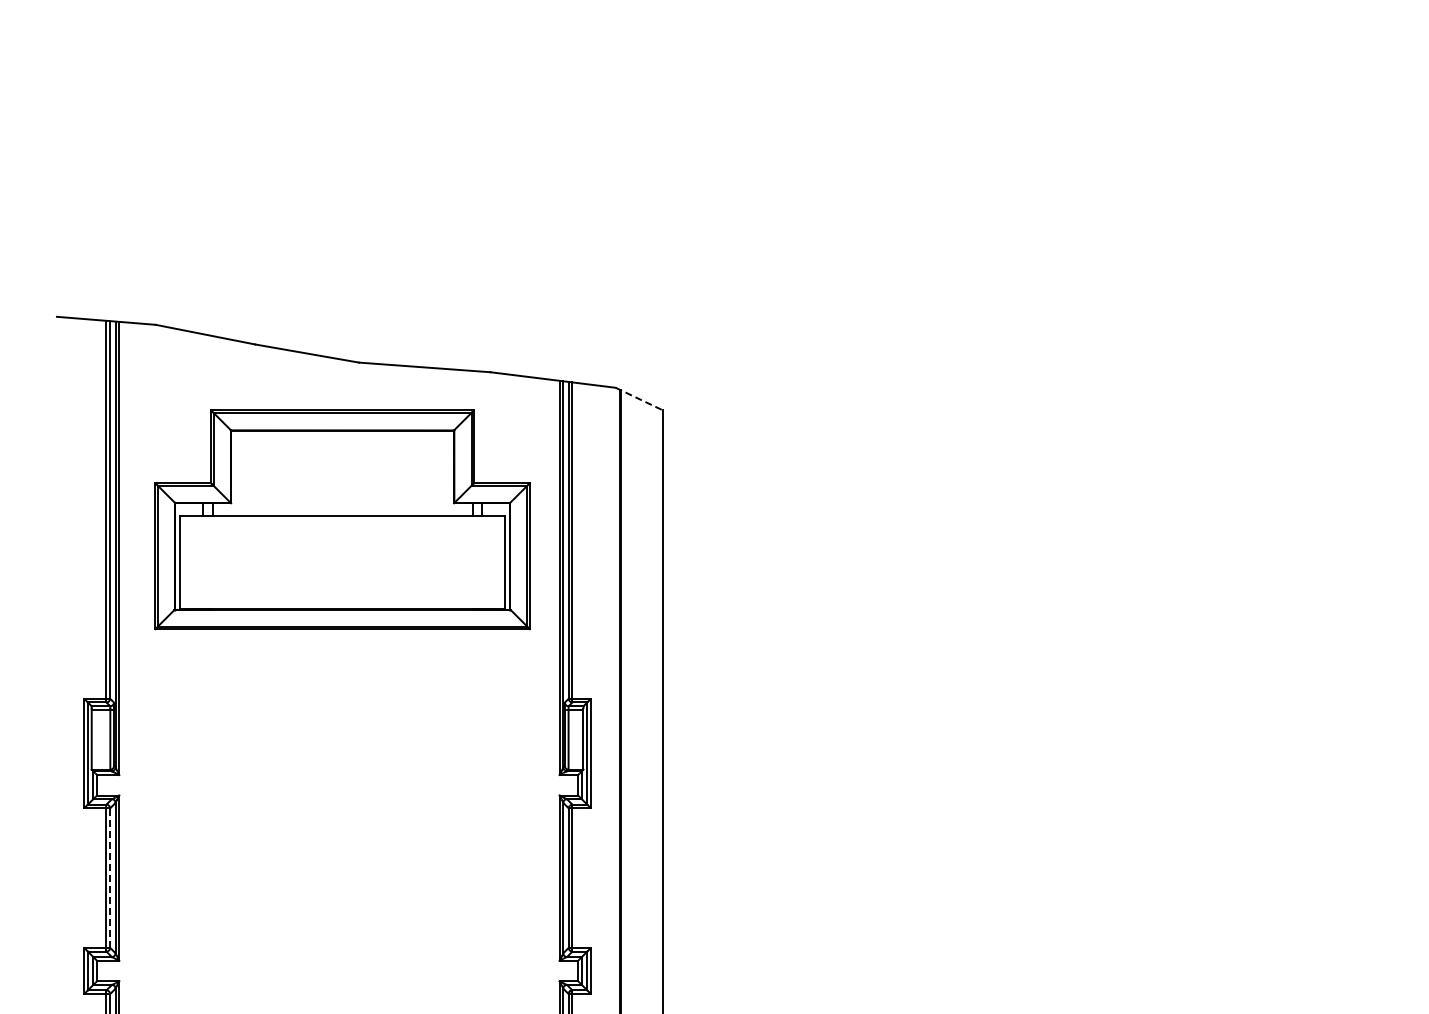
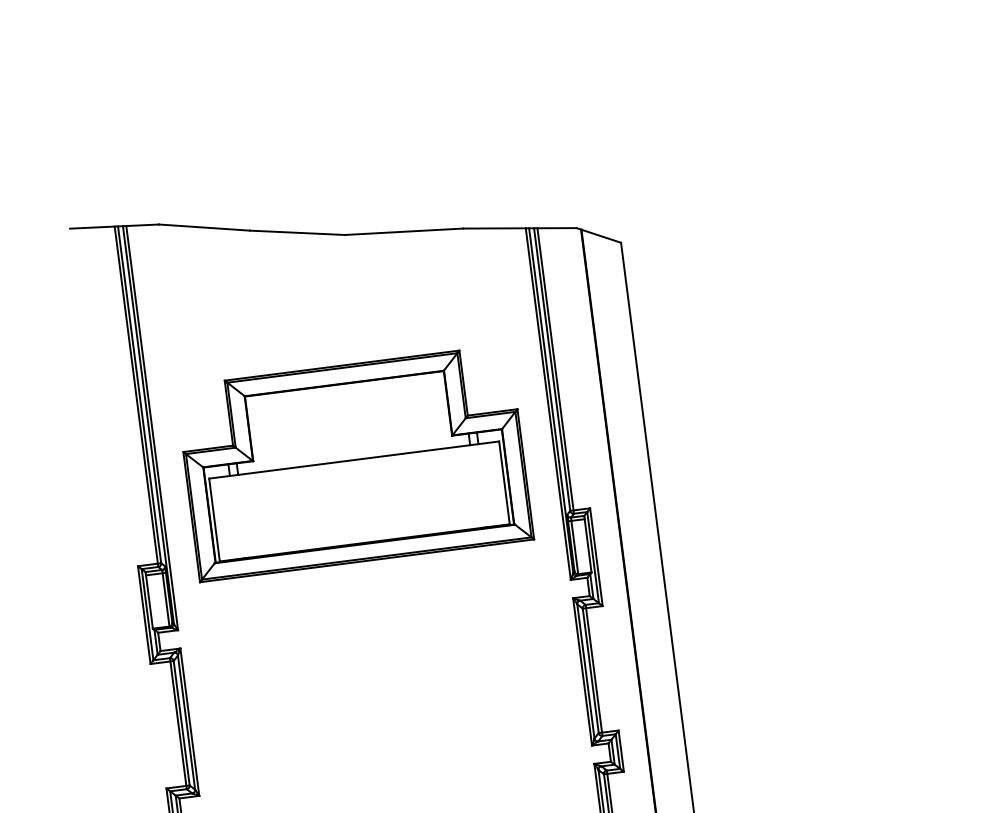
line: (639, 399) -> (599, 235), dashed -> solid
part: (342, 519) -> (354, 463), moved
line: (110, 878) -> (182, 723), dashed -> solid

